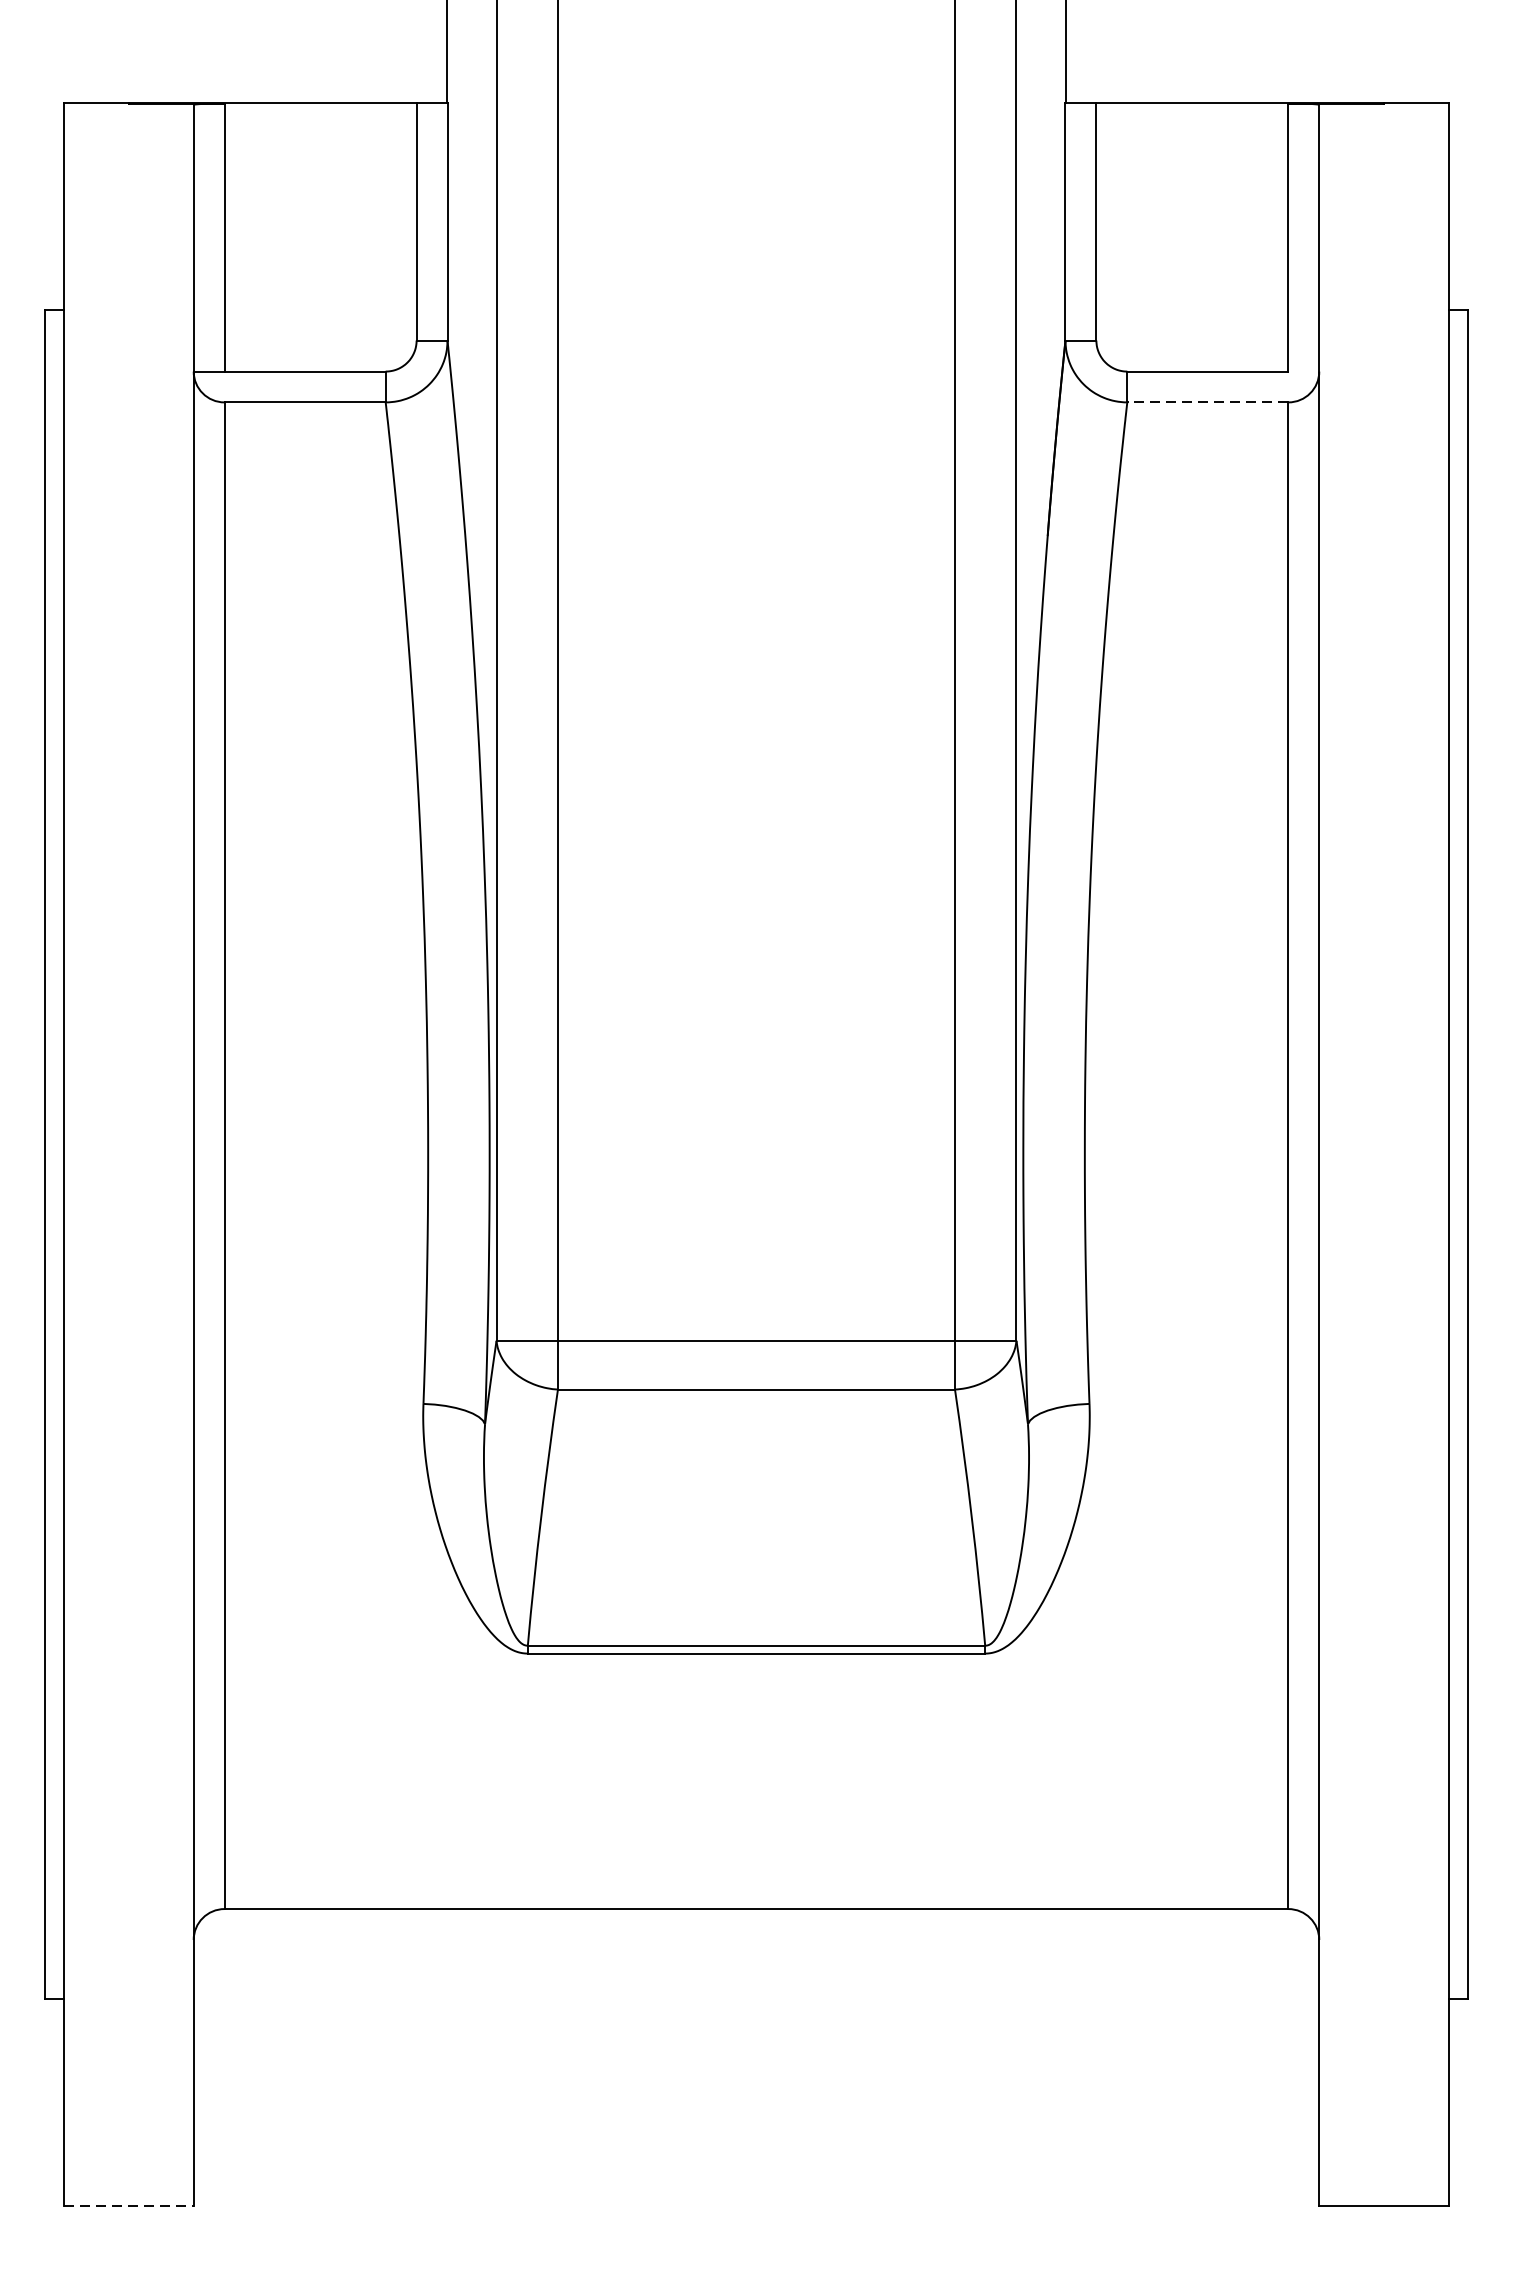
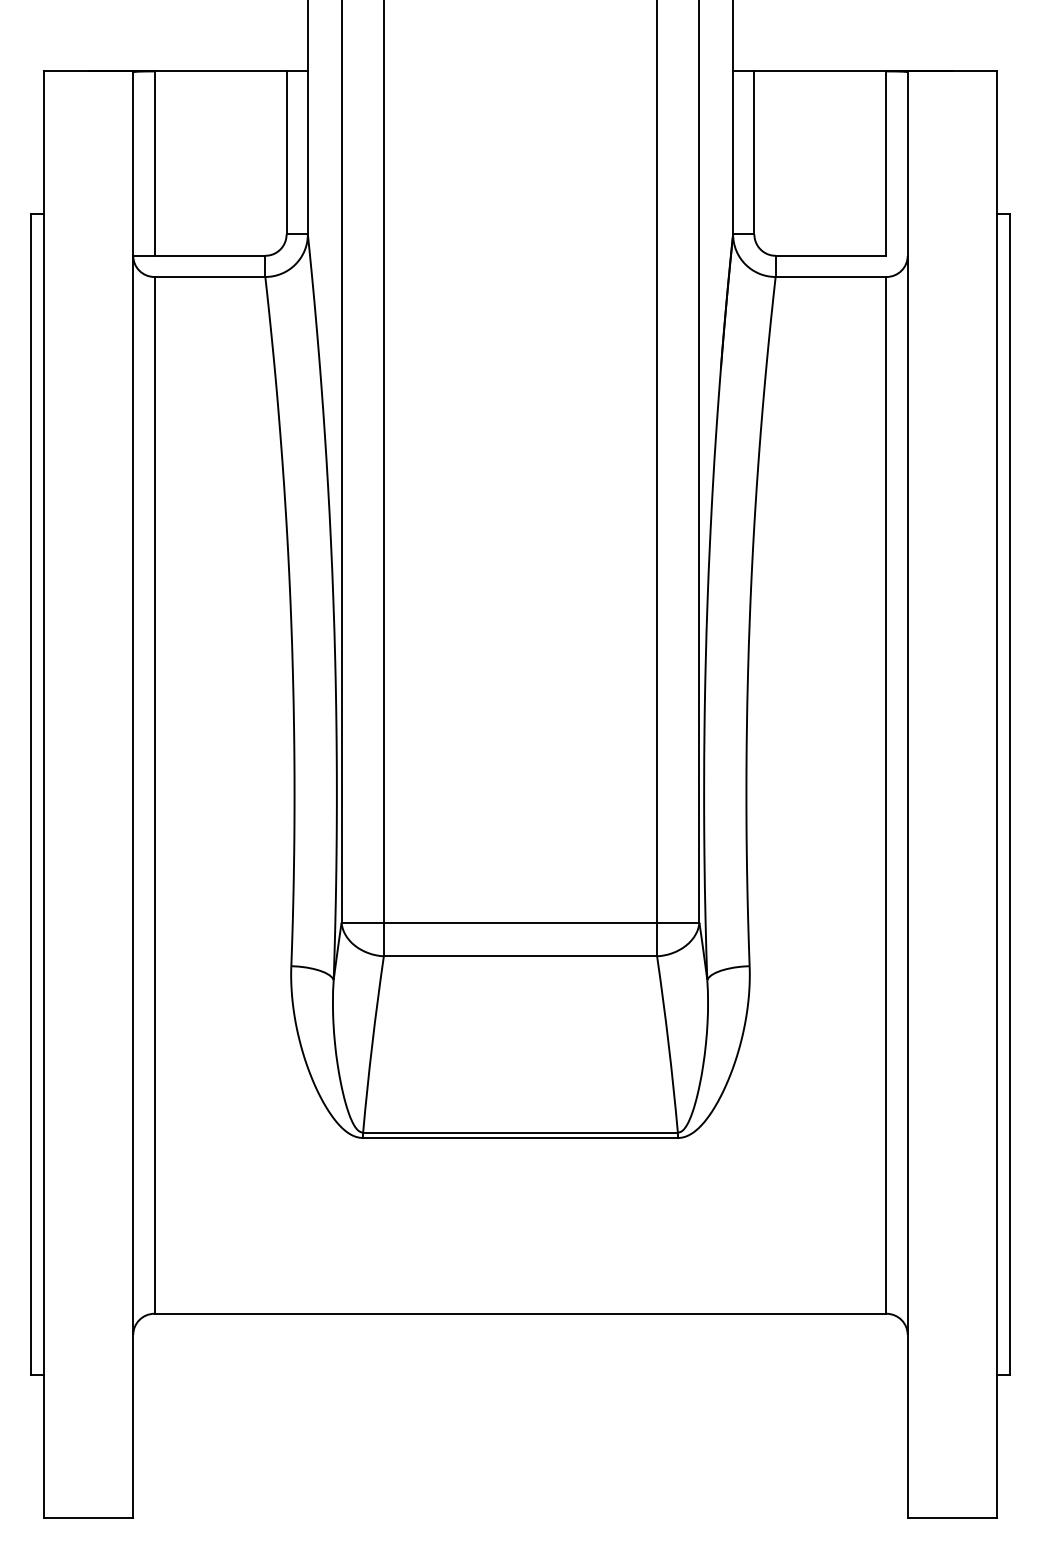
line: (1206, 403) -> (830, 277), dashed -> solid
line: (128, 2206) -> (88, 1518), dashed -> solid

